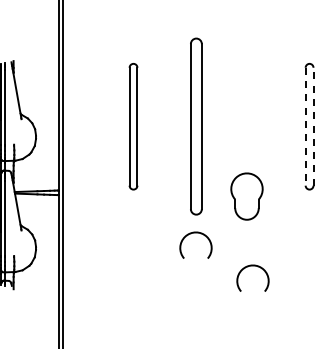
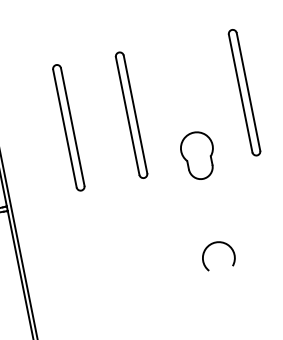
part: (196, 126) -> (131, 115), size x0.71
line: (305, 126) -> (240, 93), dashed -> solid
line: (313, 126) -> (248, 91), dashed -> solid
part: (246, 196) -> (197, 155), moved
arc: (191, 234) -> (148, 223), removed

